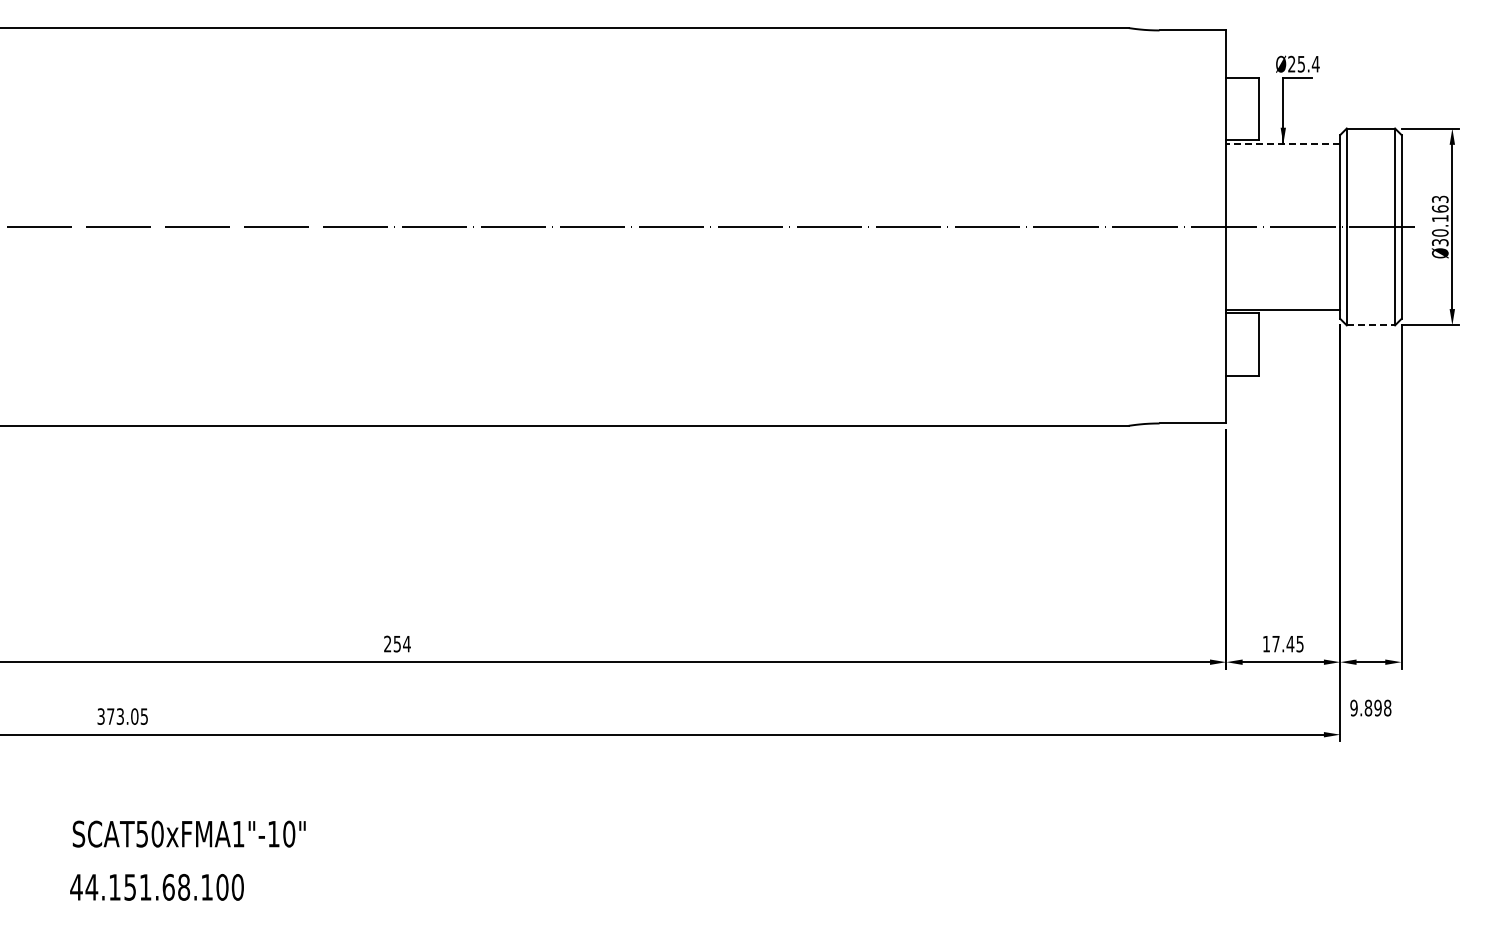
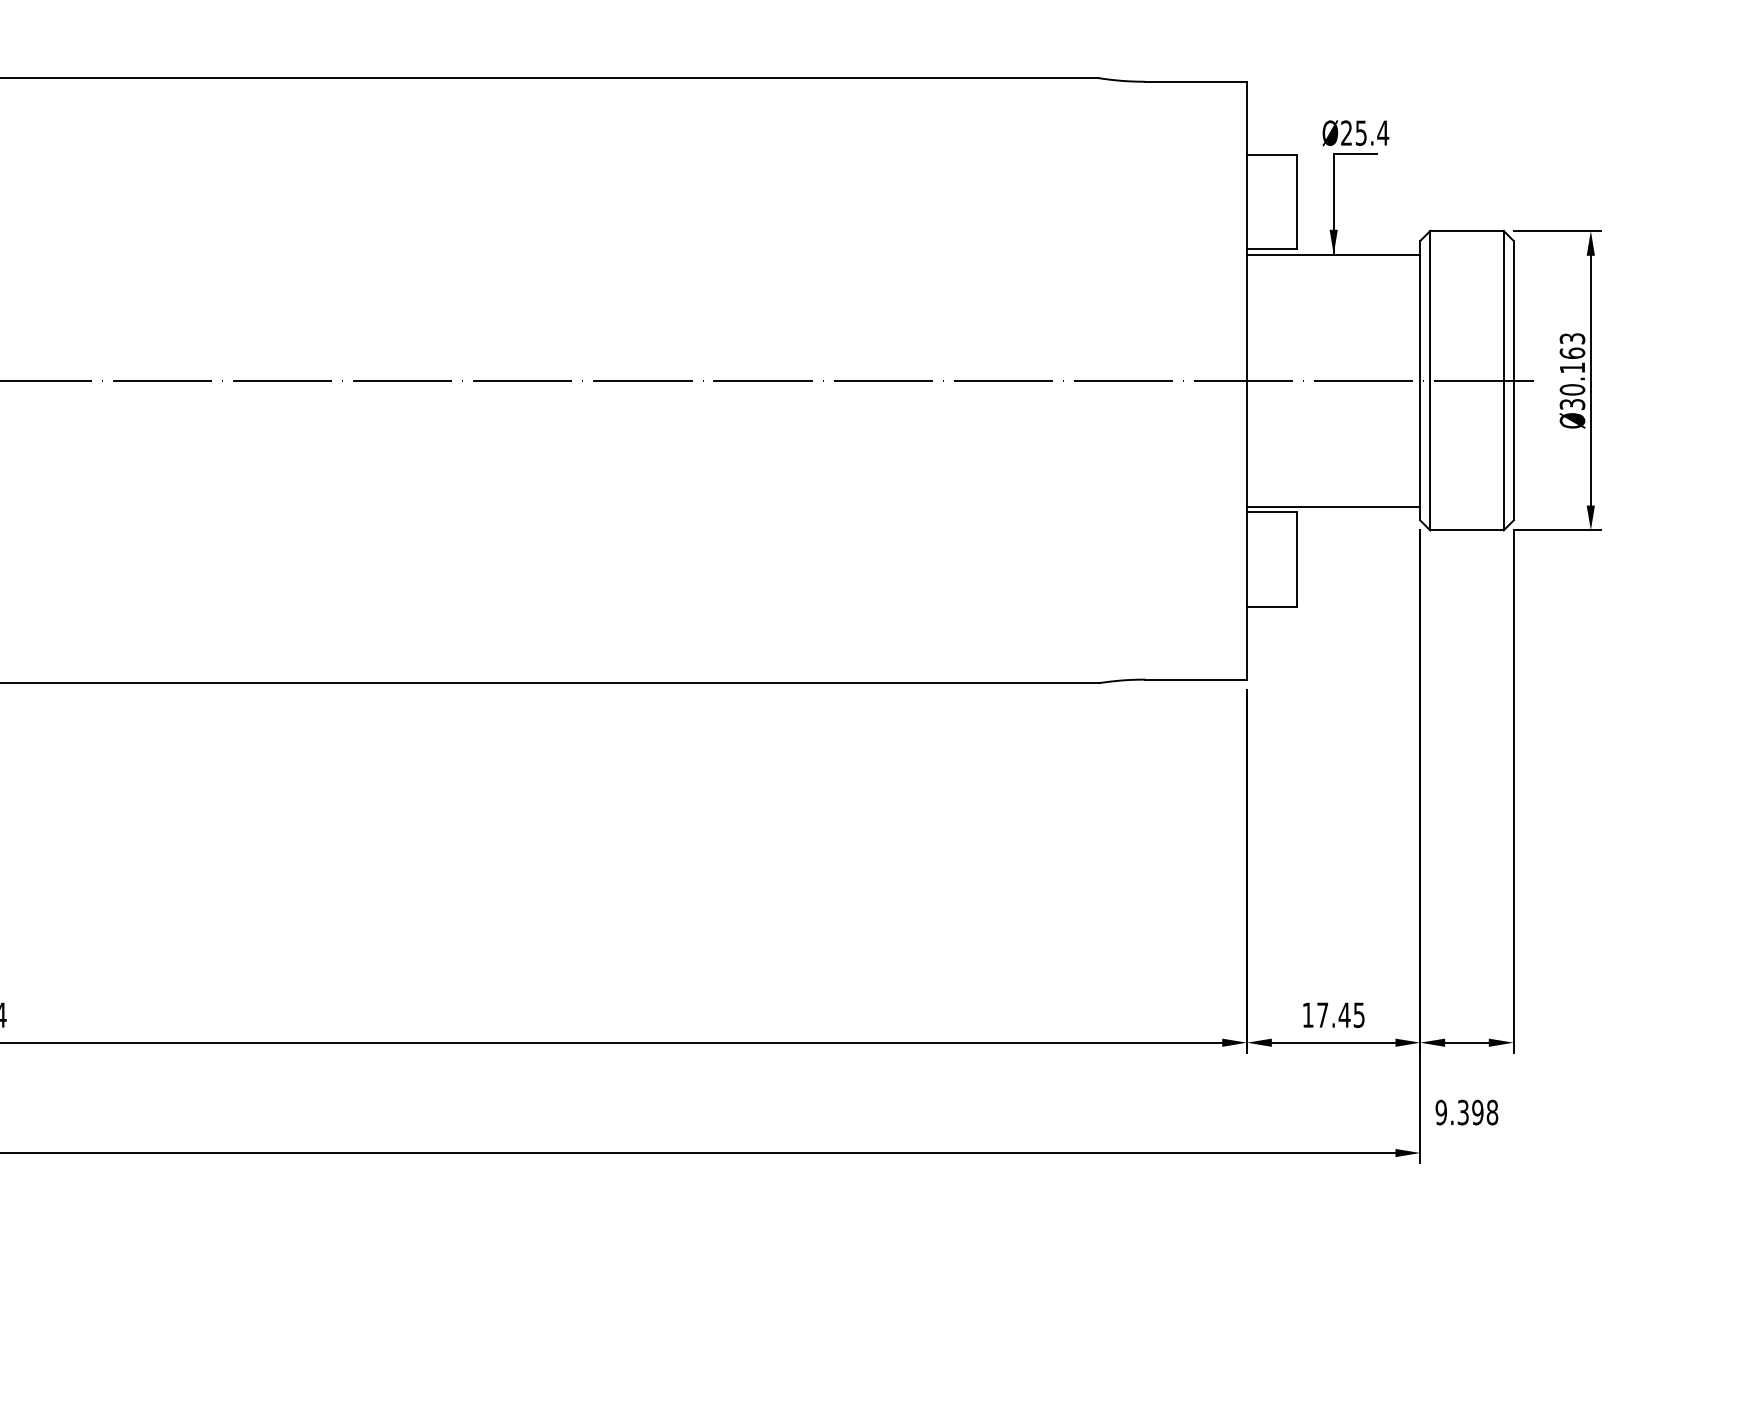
line: (1283, 144) -> (1334, 255), dashed -> solid
line: (1371, 325) -> (1467, 530), dashed -> solid
text: (1368, 707) -> (1463, 1111), 9.898 -> 9.398

